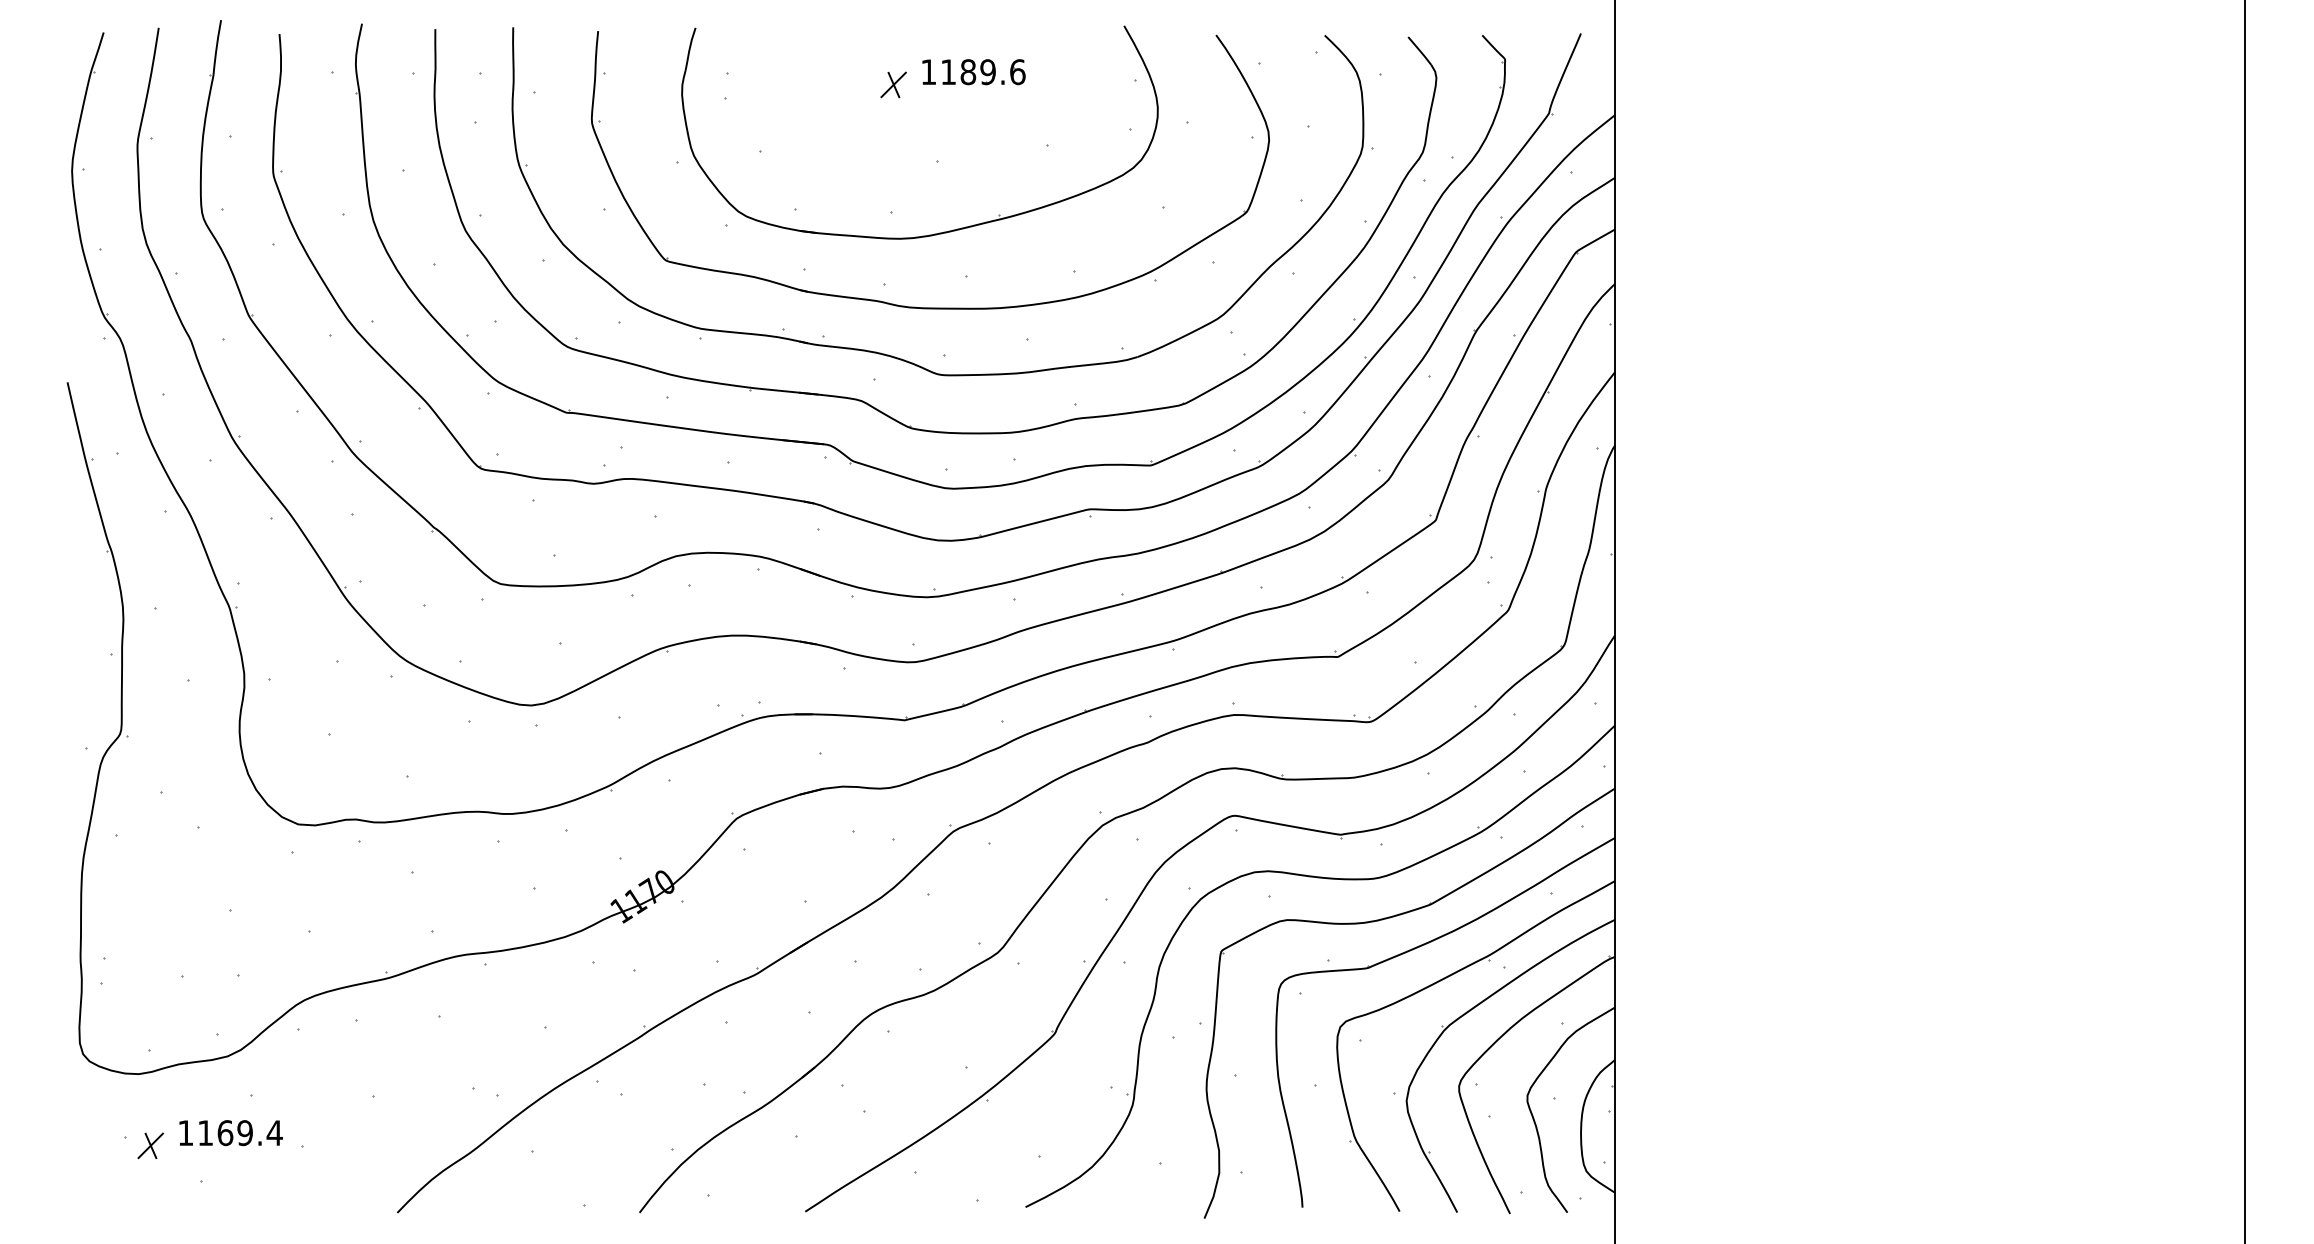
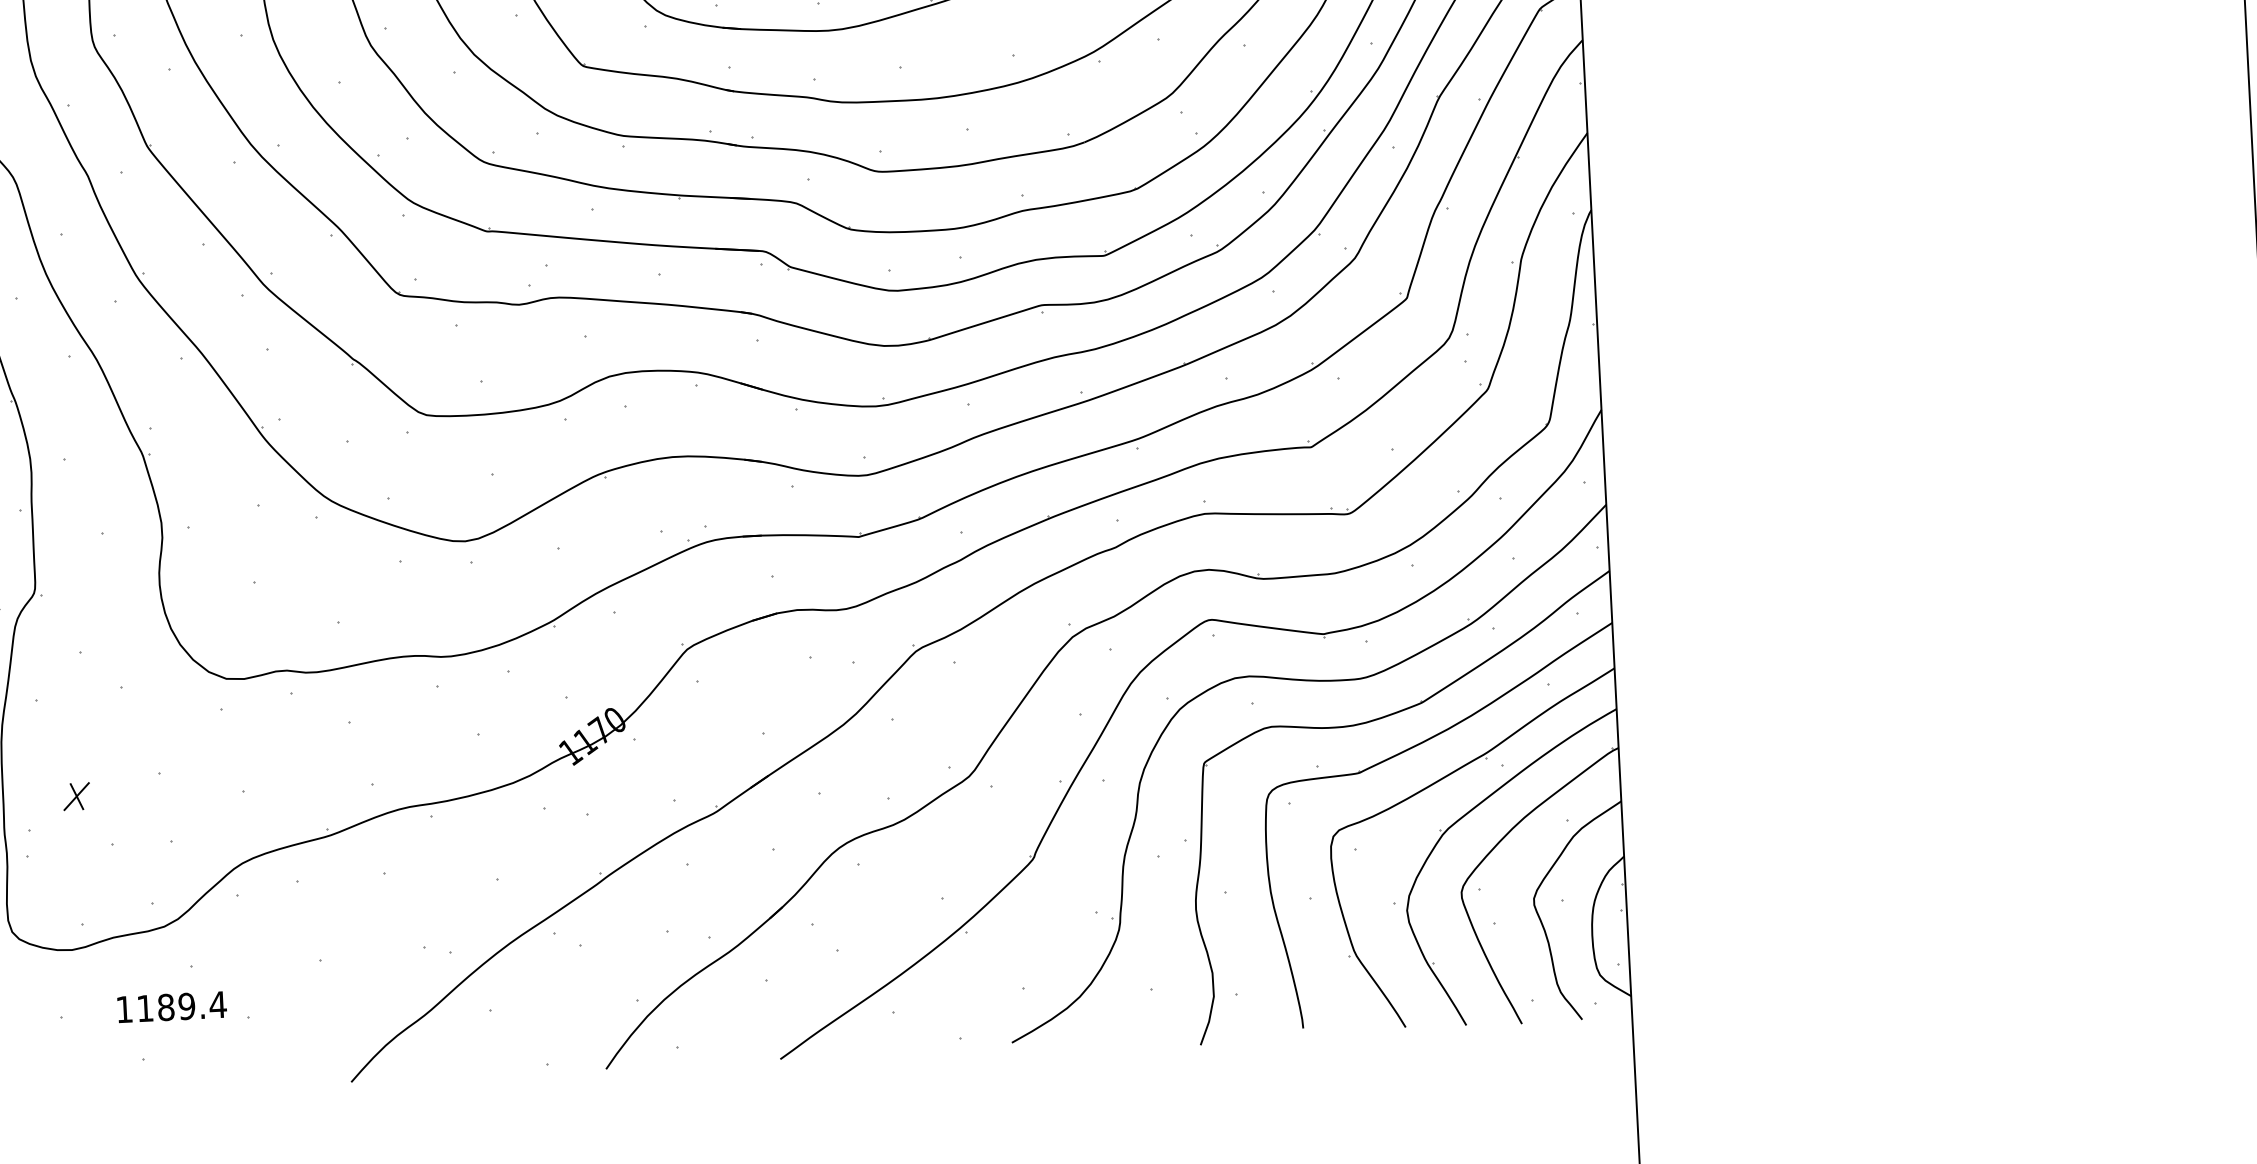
text: (225, 1132) -> (166, 1006), 1169.4 -> 1189.4
part: (150, 1145) -> (76, 796), moved

